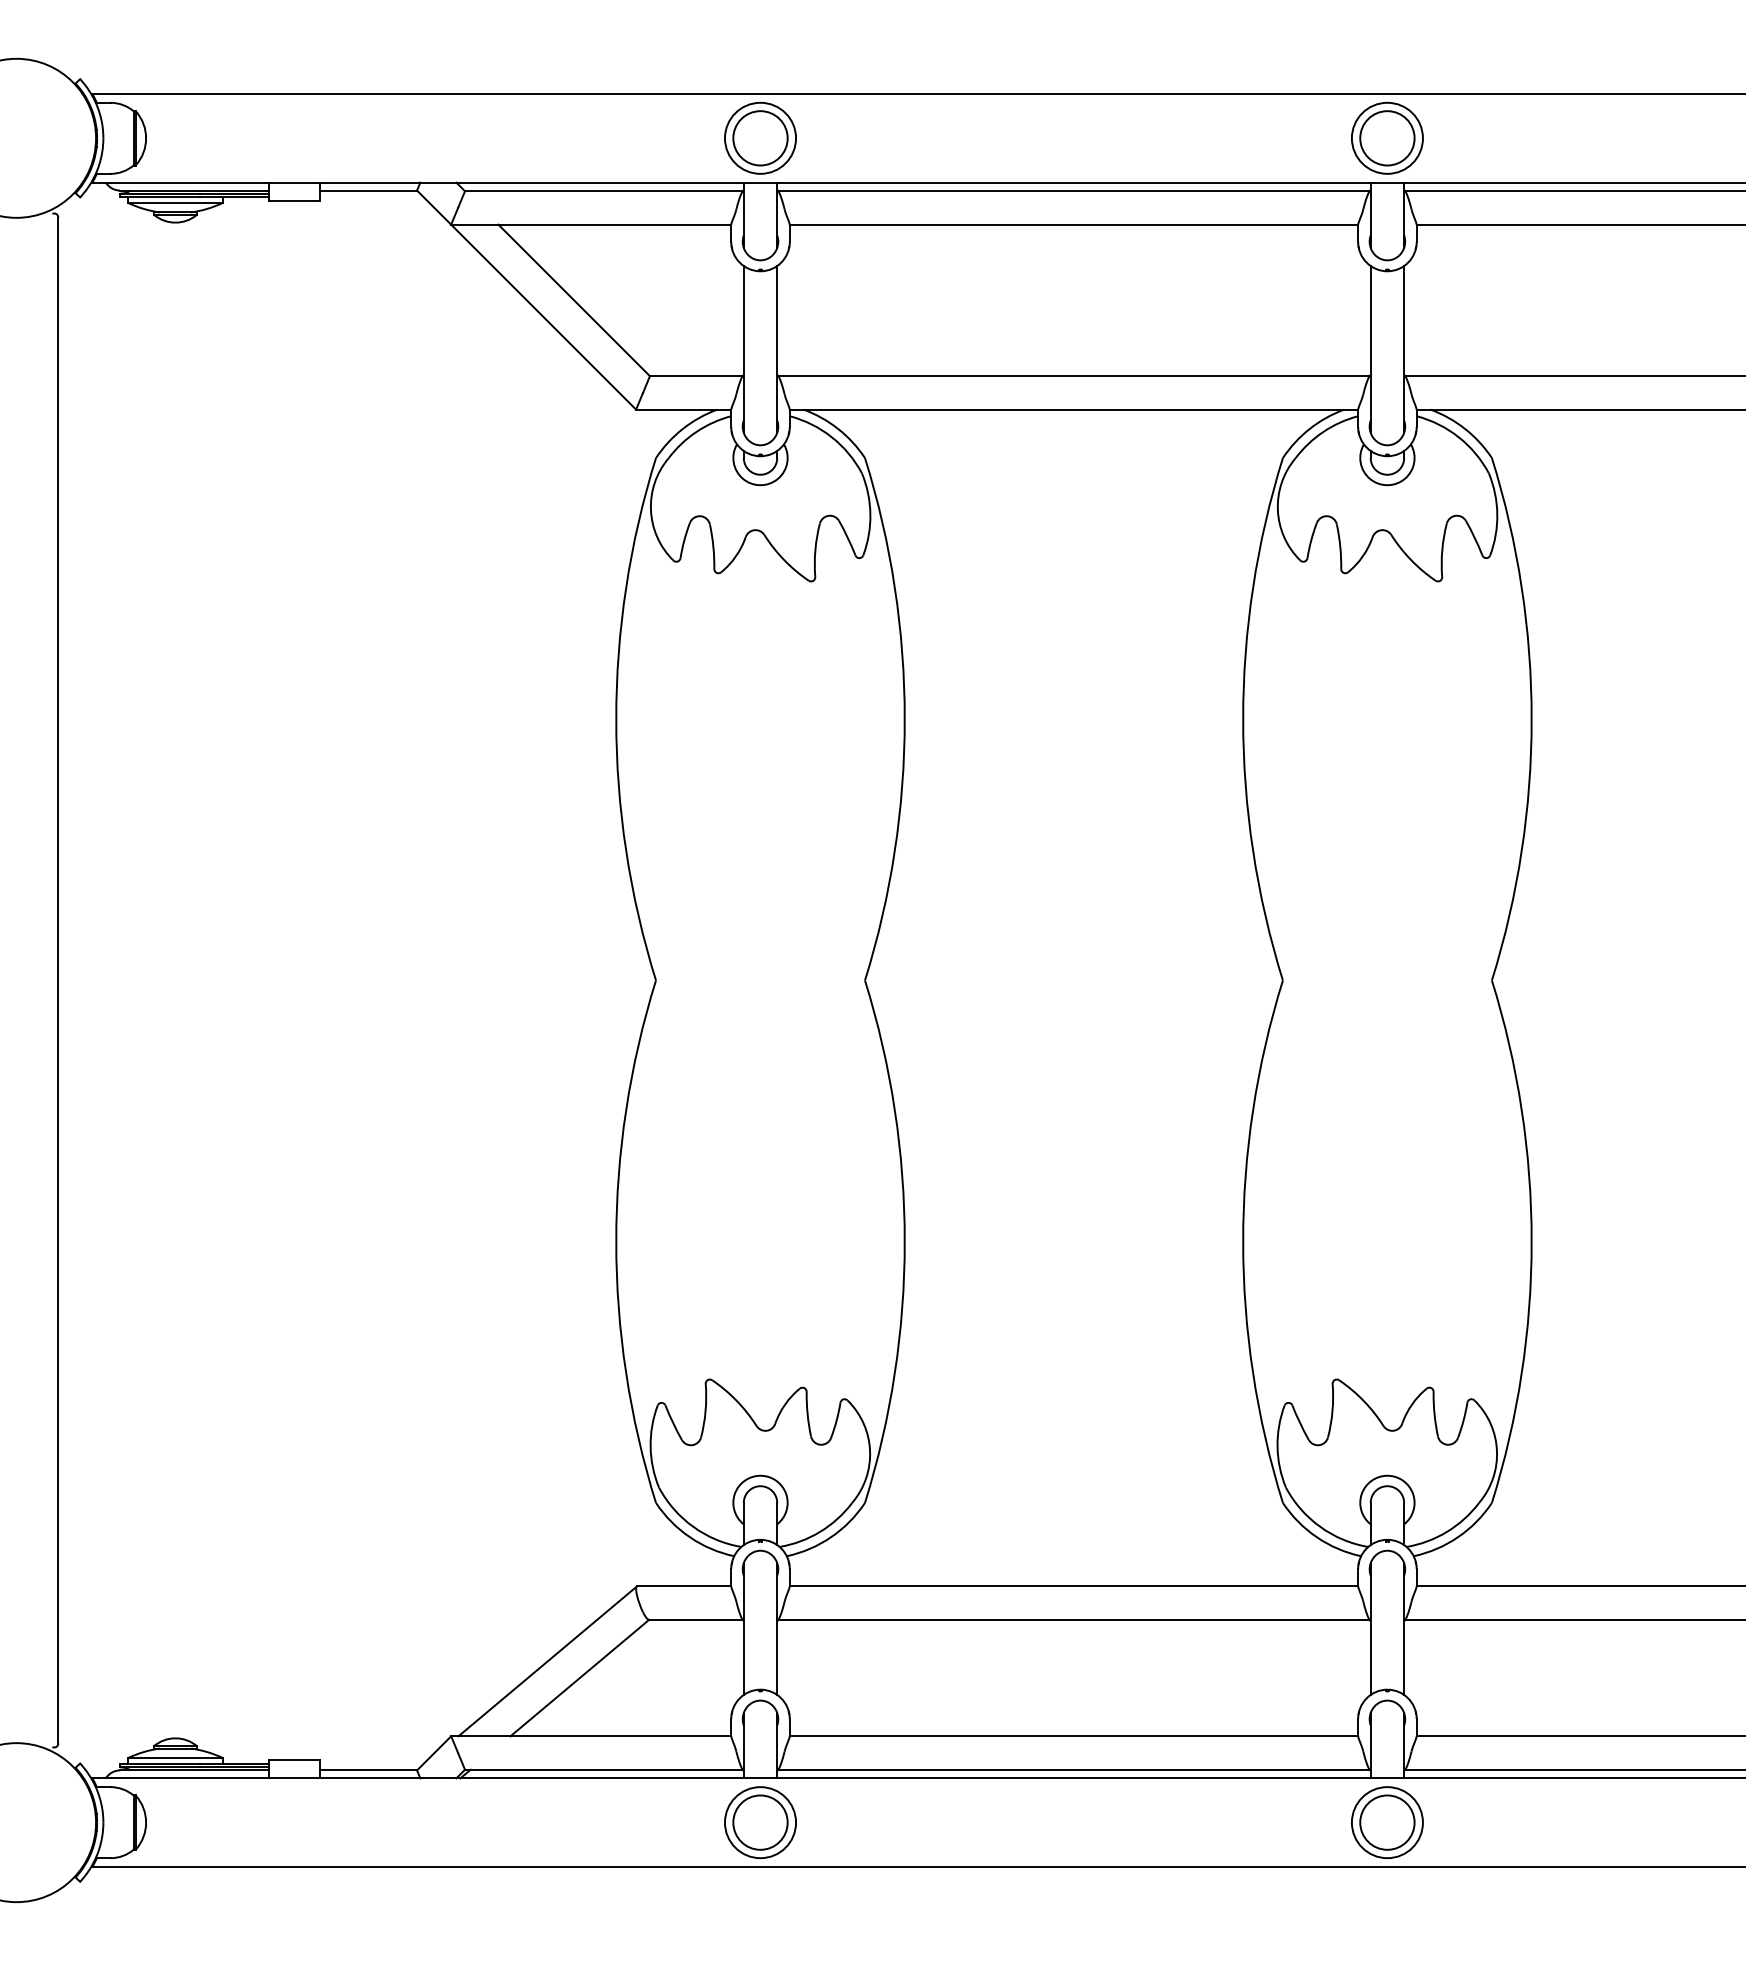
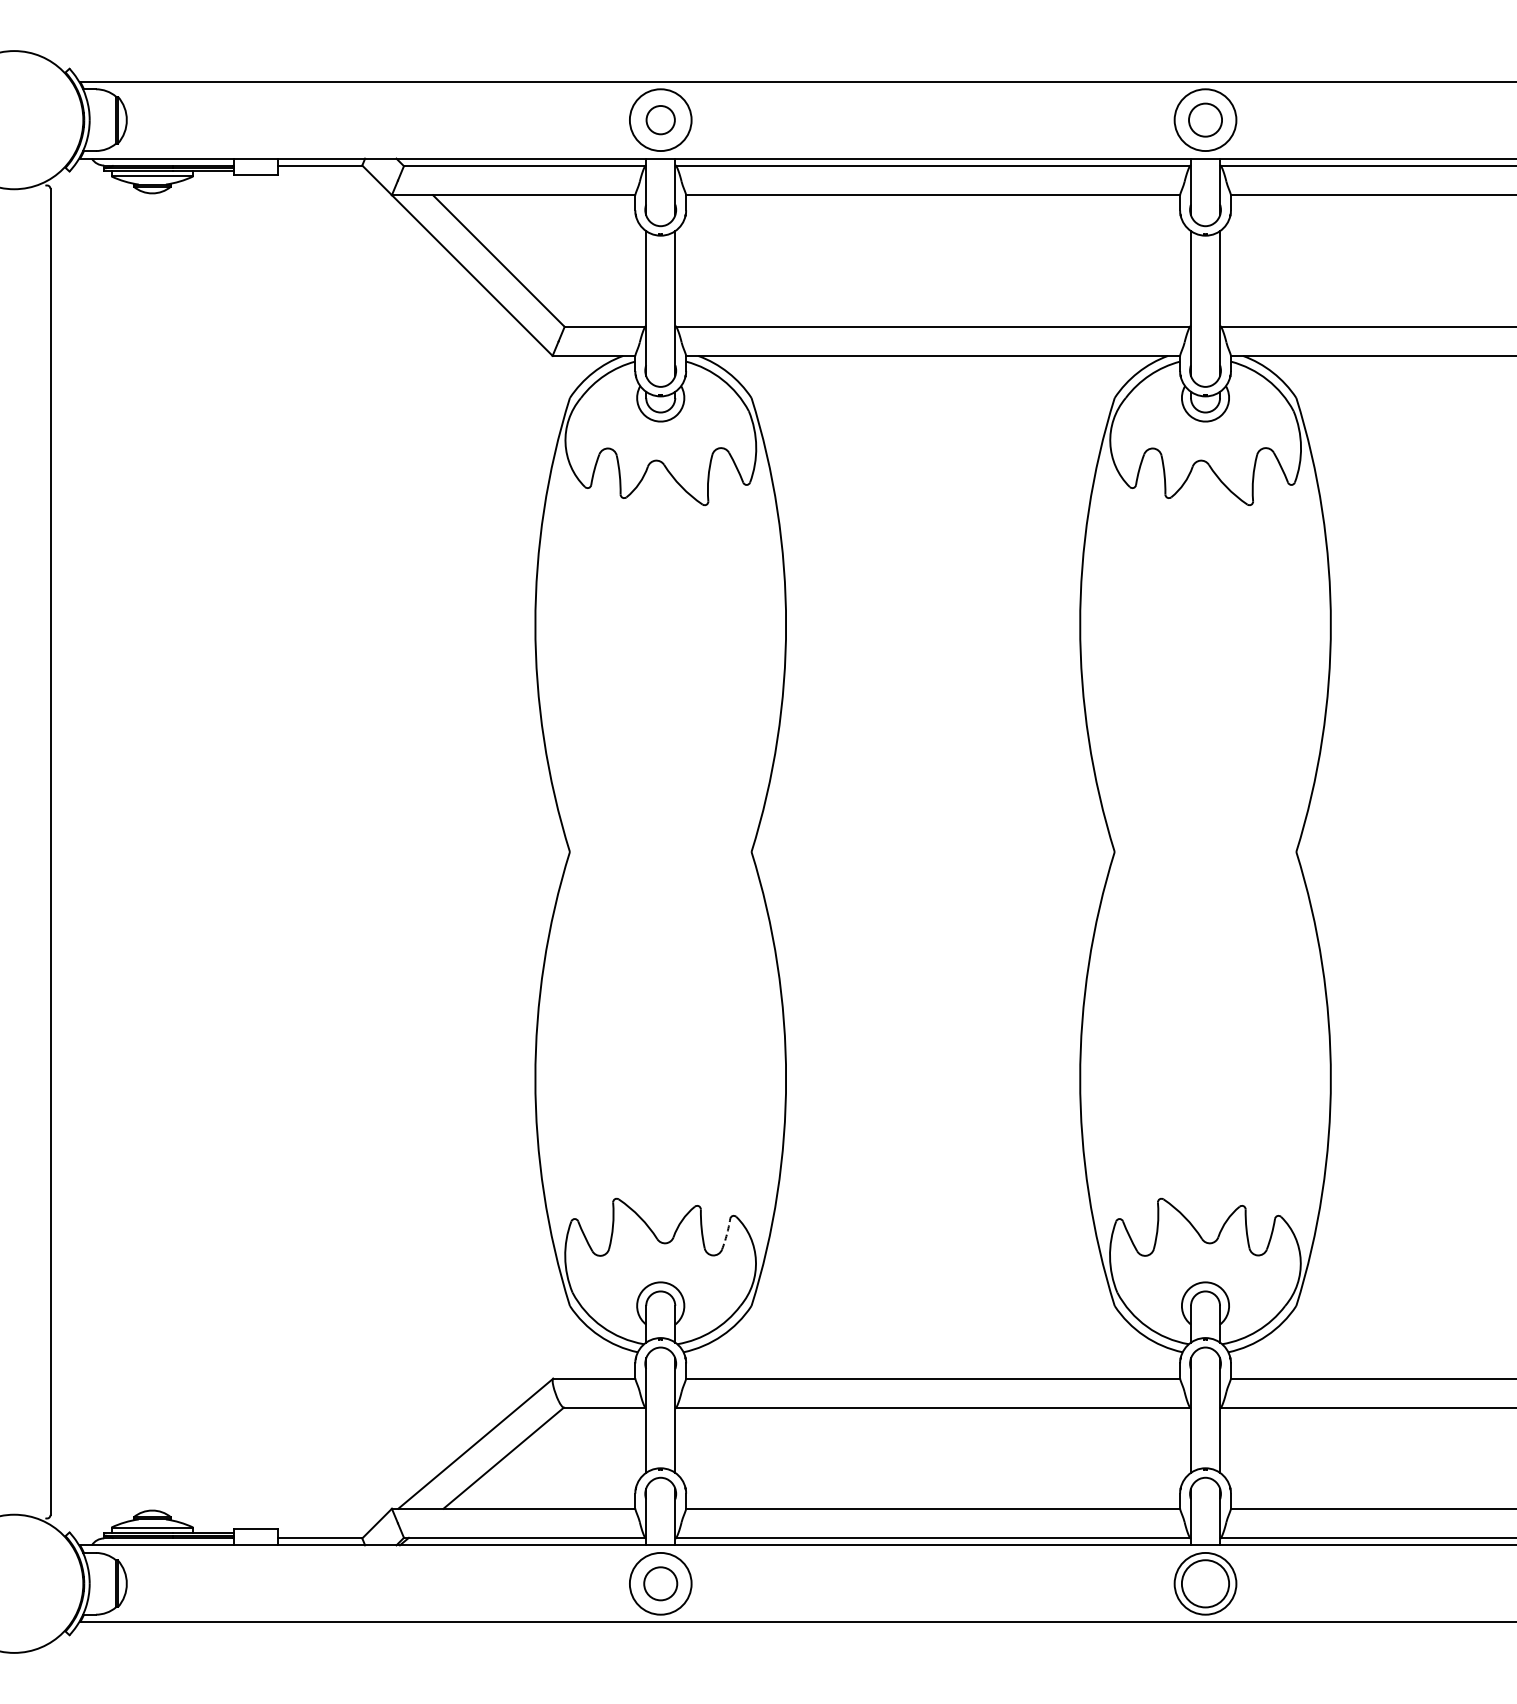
circle: (760, 138) -> (660, 120), size x0.6
circle: (1387, 138) -> (1205, 120), size x0.7
arc: (836, 1420) -> (726, 1234), solid -> dashed
circle: (760, 1822) -> (660, 1583), size x0.7

